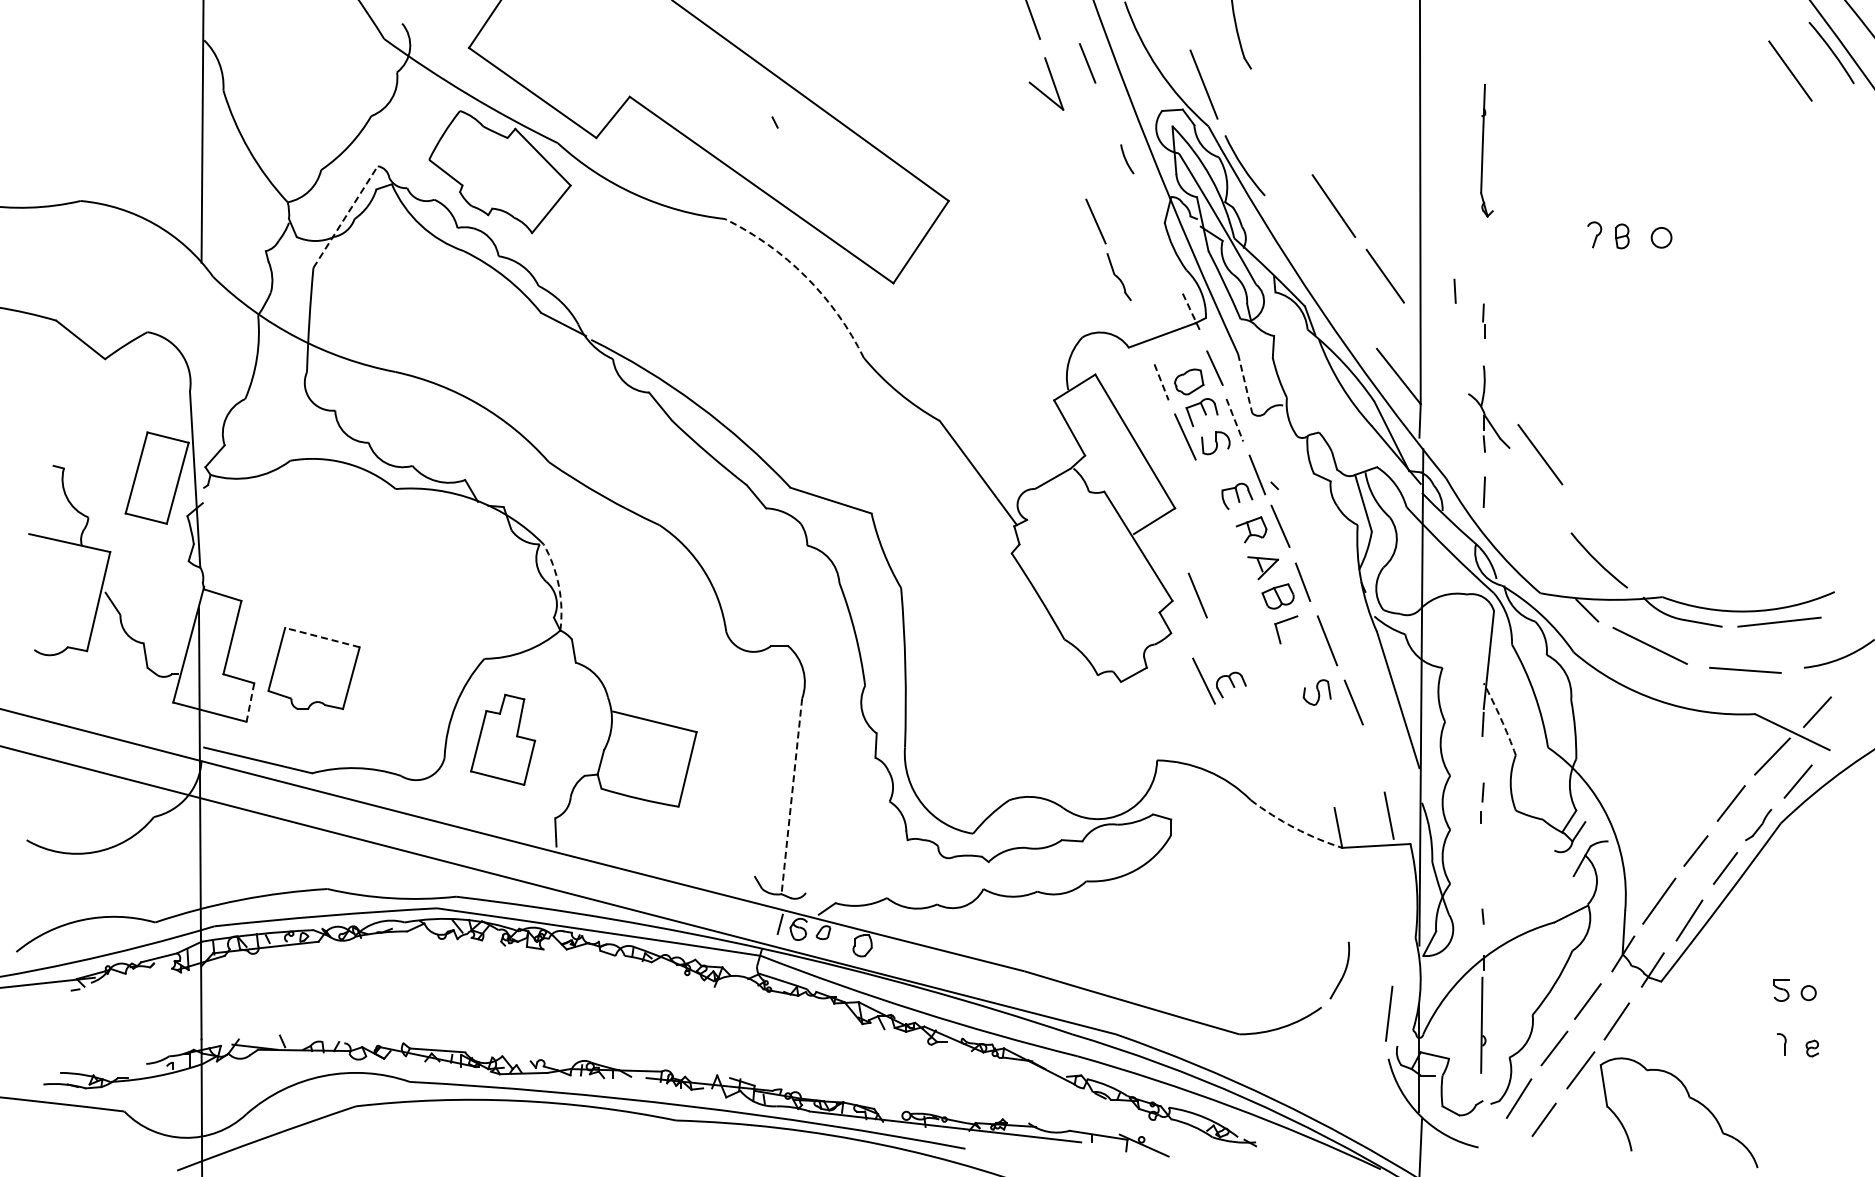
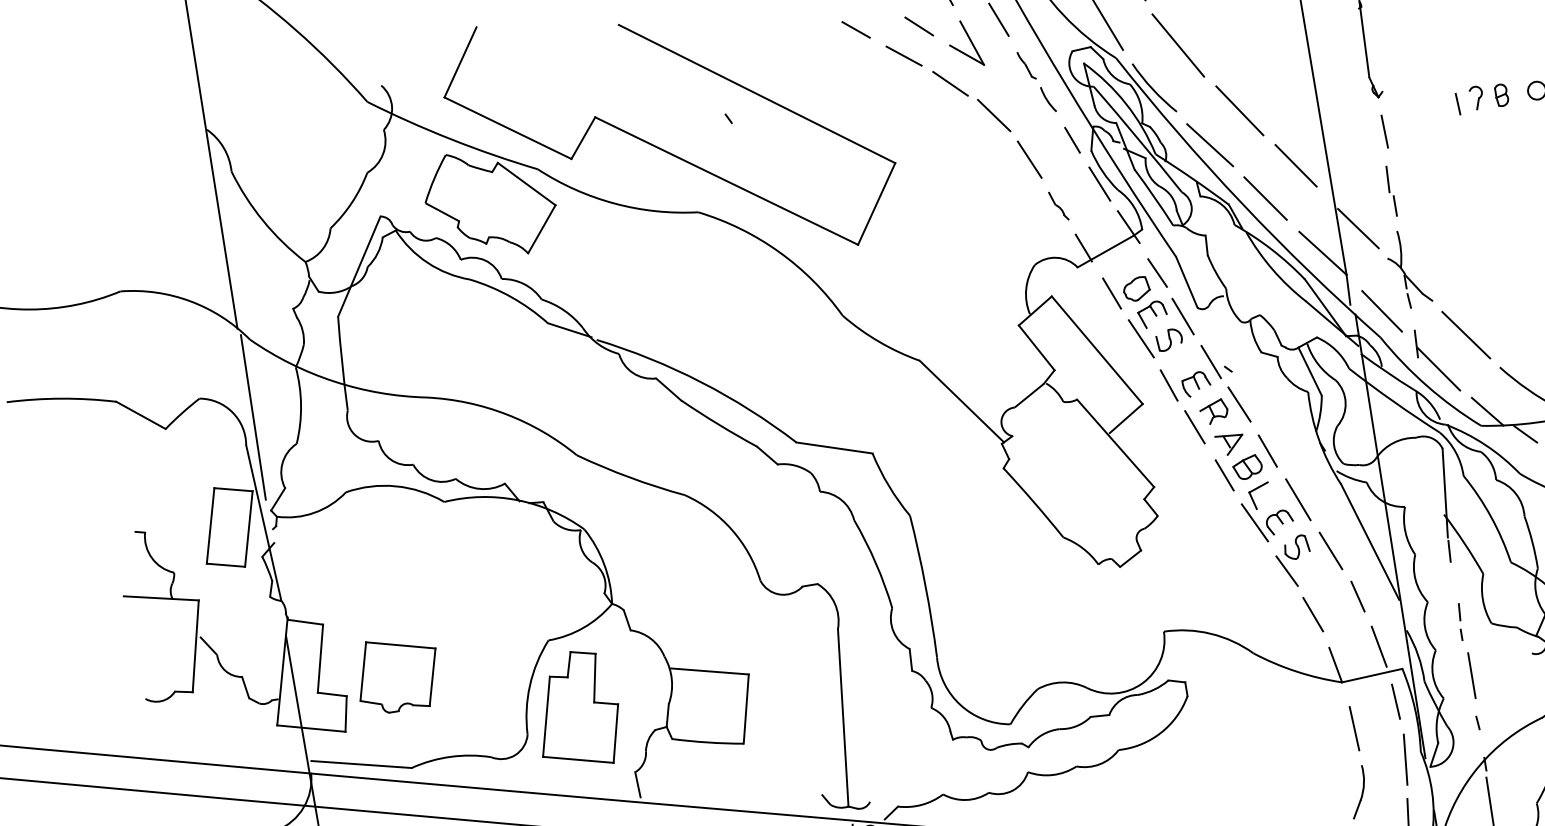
line: (929, 48) -> (855, 29), added
line: (999, 56) -> (919, 26), added
line: (977, 85) -> (903, 55), added
part: (1109, 118) -> (1026, 65), added
line: (1278, 123) -> (1178, 45), added
line: (1023, 124) -> (950, 83), added
line: (1064, 166) -> (993, 115), added
line: (1145, 207) -> (1071, 139), added
line: (345, 216) -> (359, 266), dashed -> solid
line: (1295, 238) -> (1210, 145), added
line: (1487, 255) -> (1384, 132), added
line: (1167, 260) -> (1099, 183), added
arc: (806, 276) -> (779, 251), dashed -> solid
part: (1119, 277) -> (1059, 206), size x0.71
line: (1454, 290) -> (1457, 103), moved
line: (1345, 306) -> (1265, 198), added
line: (1192, 313) -> (1129, 227), dashed -> solid
part: (1483, 320) -> (1390, 190), size x1.67
line: (1138, 327) -> (1083, 248), added
line: (1441, 355) -> (1357, 228), added
line: (202, 362) -> (253, 417), added
line: (1161, 382) -> (1112, 293), dashed -> solid
line: (1245, 384) -> (1187, 283), dashed -> solid
line: (1234, 420) -> (1182, 316), dashed -> solid
line: (1452, 450) -> (1381, 311), added
line: (1540, 454) -> (1466, 335), moved
line: (1206, 492) -> (1168, 385), added
line: (1504, 523) -> (1438, 368), added
line: (1227, 542) -> (1194, 426), added
line: (1549, 579) -> (1487, 412), added
arc: (558, 586) -> (603, 564), dashed -> solid
line: (1197, 595) -> (1175, 478), removed
line: (1251, 600) -> (1224, 475), added
line: (322, 637) -> (400, 645), dashed -> solid
part: (1219, 680) -> (1268, 519), moved
line: (250, 702) -> (346, 713), dashed -> solid
line: (1302, 716) -> (1287, 571), added
arc: (1500, 718) -> (1464, 543), dashed -> solid
part: (502, 739) -> (576, 709), size x1.43
line: (1374, 756) -> (1357, 596), added
line: (1322, 768) -> (1312, 614), added
line: (791, 796) -> (842, 717), dashed -> solid
arc: (1294, 827) -> (1296, 671), dashed -> solid
line: (1485, 863) -> (1472, 675), added
line: (1397, 878) -> (1395, 701), added
line: (1347, 900) -> (1354, 728), added
line: (1397, 943) -> (1405, 759), added

